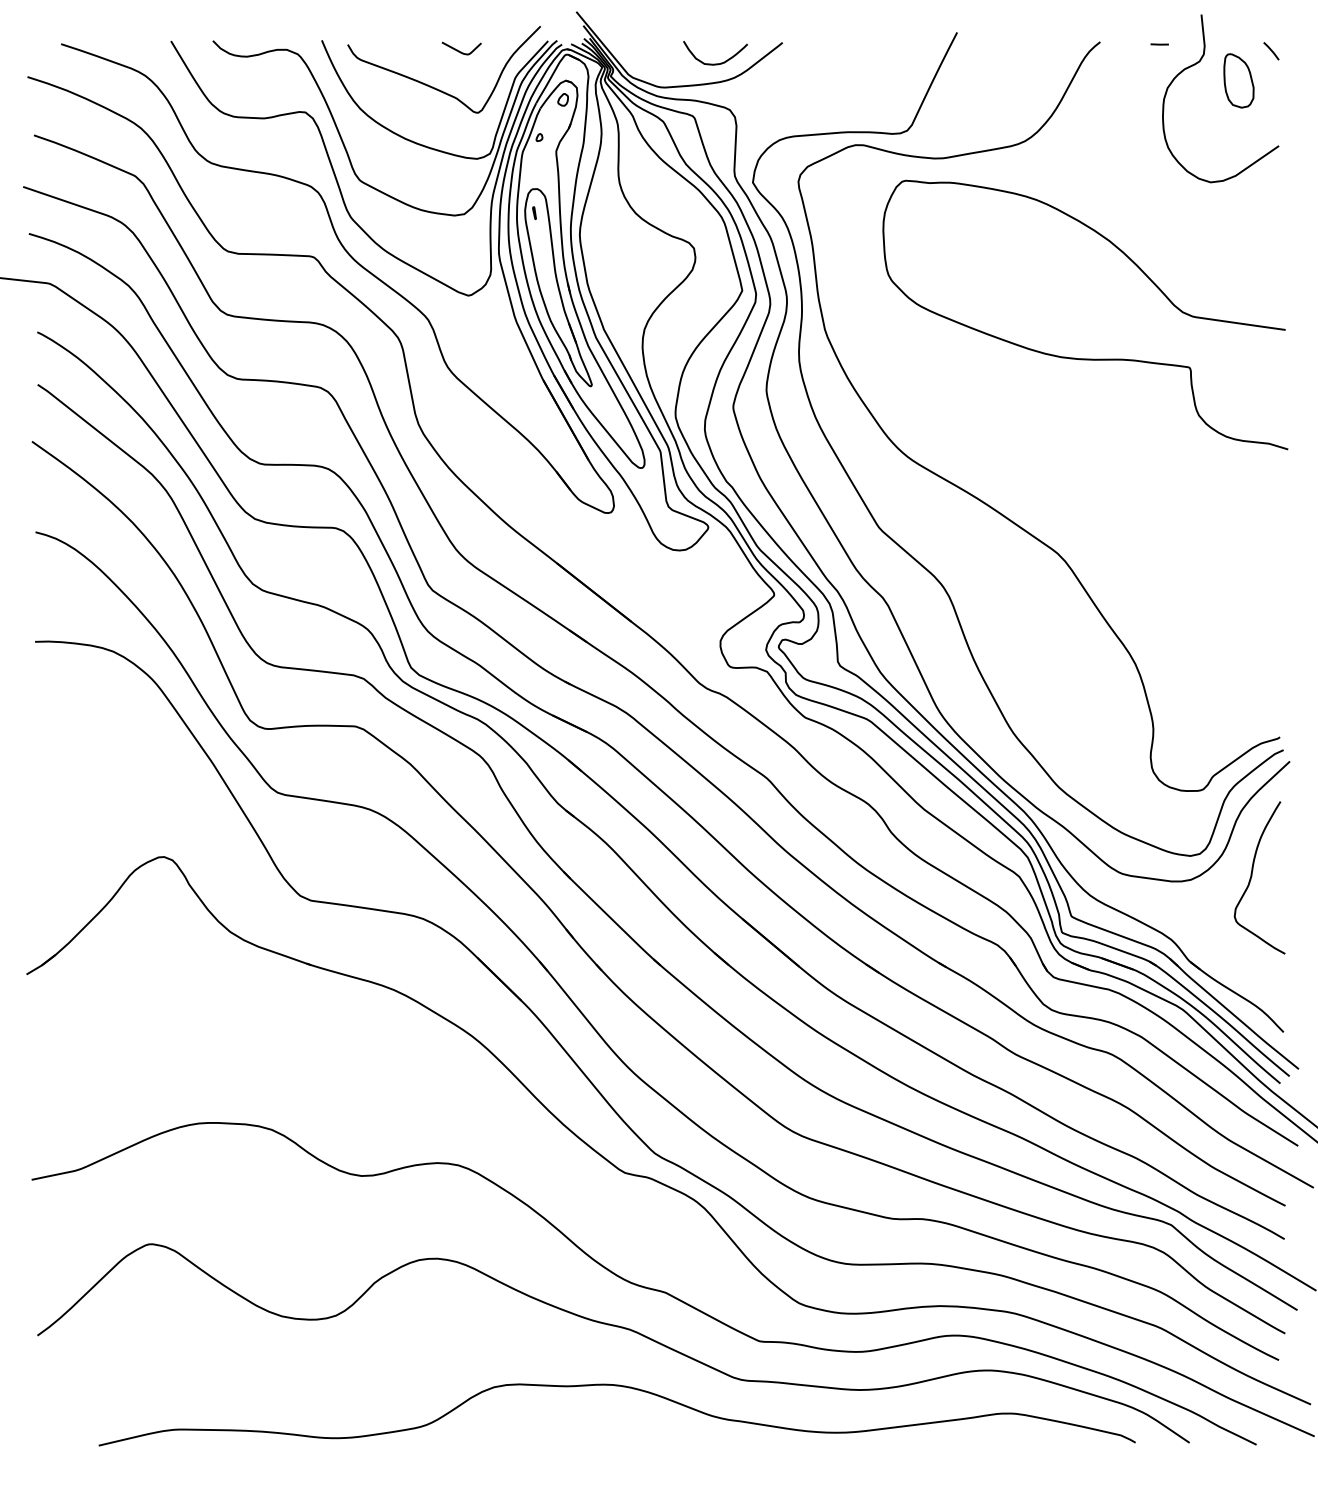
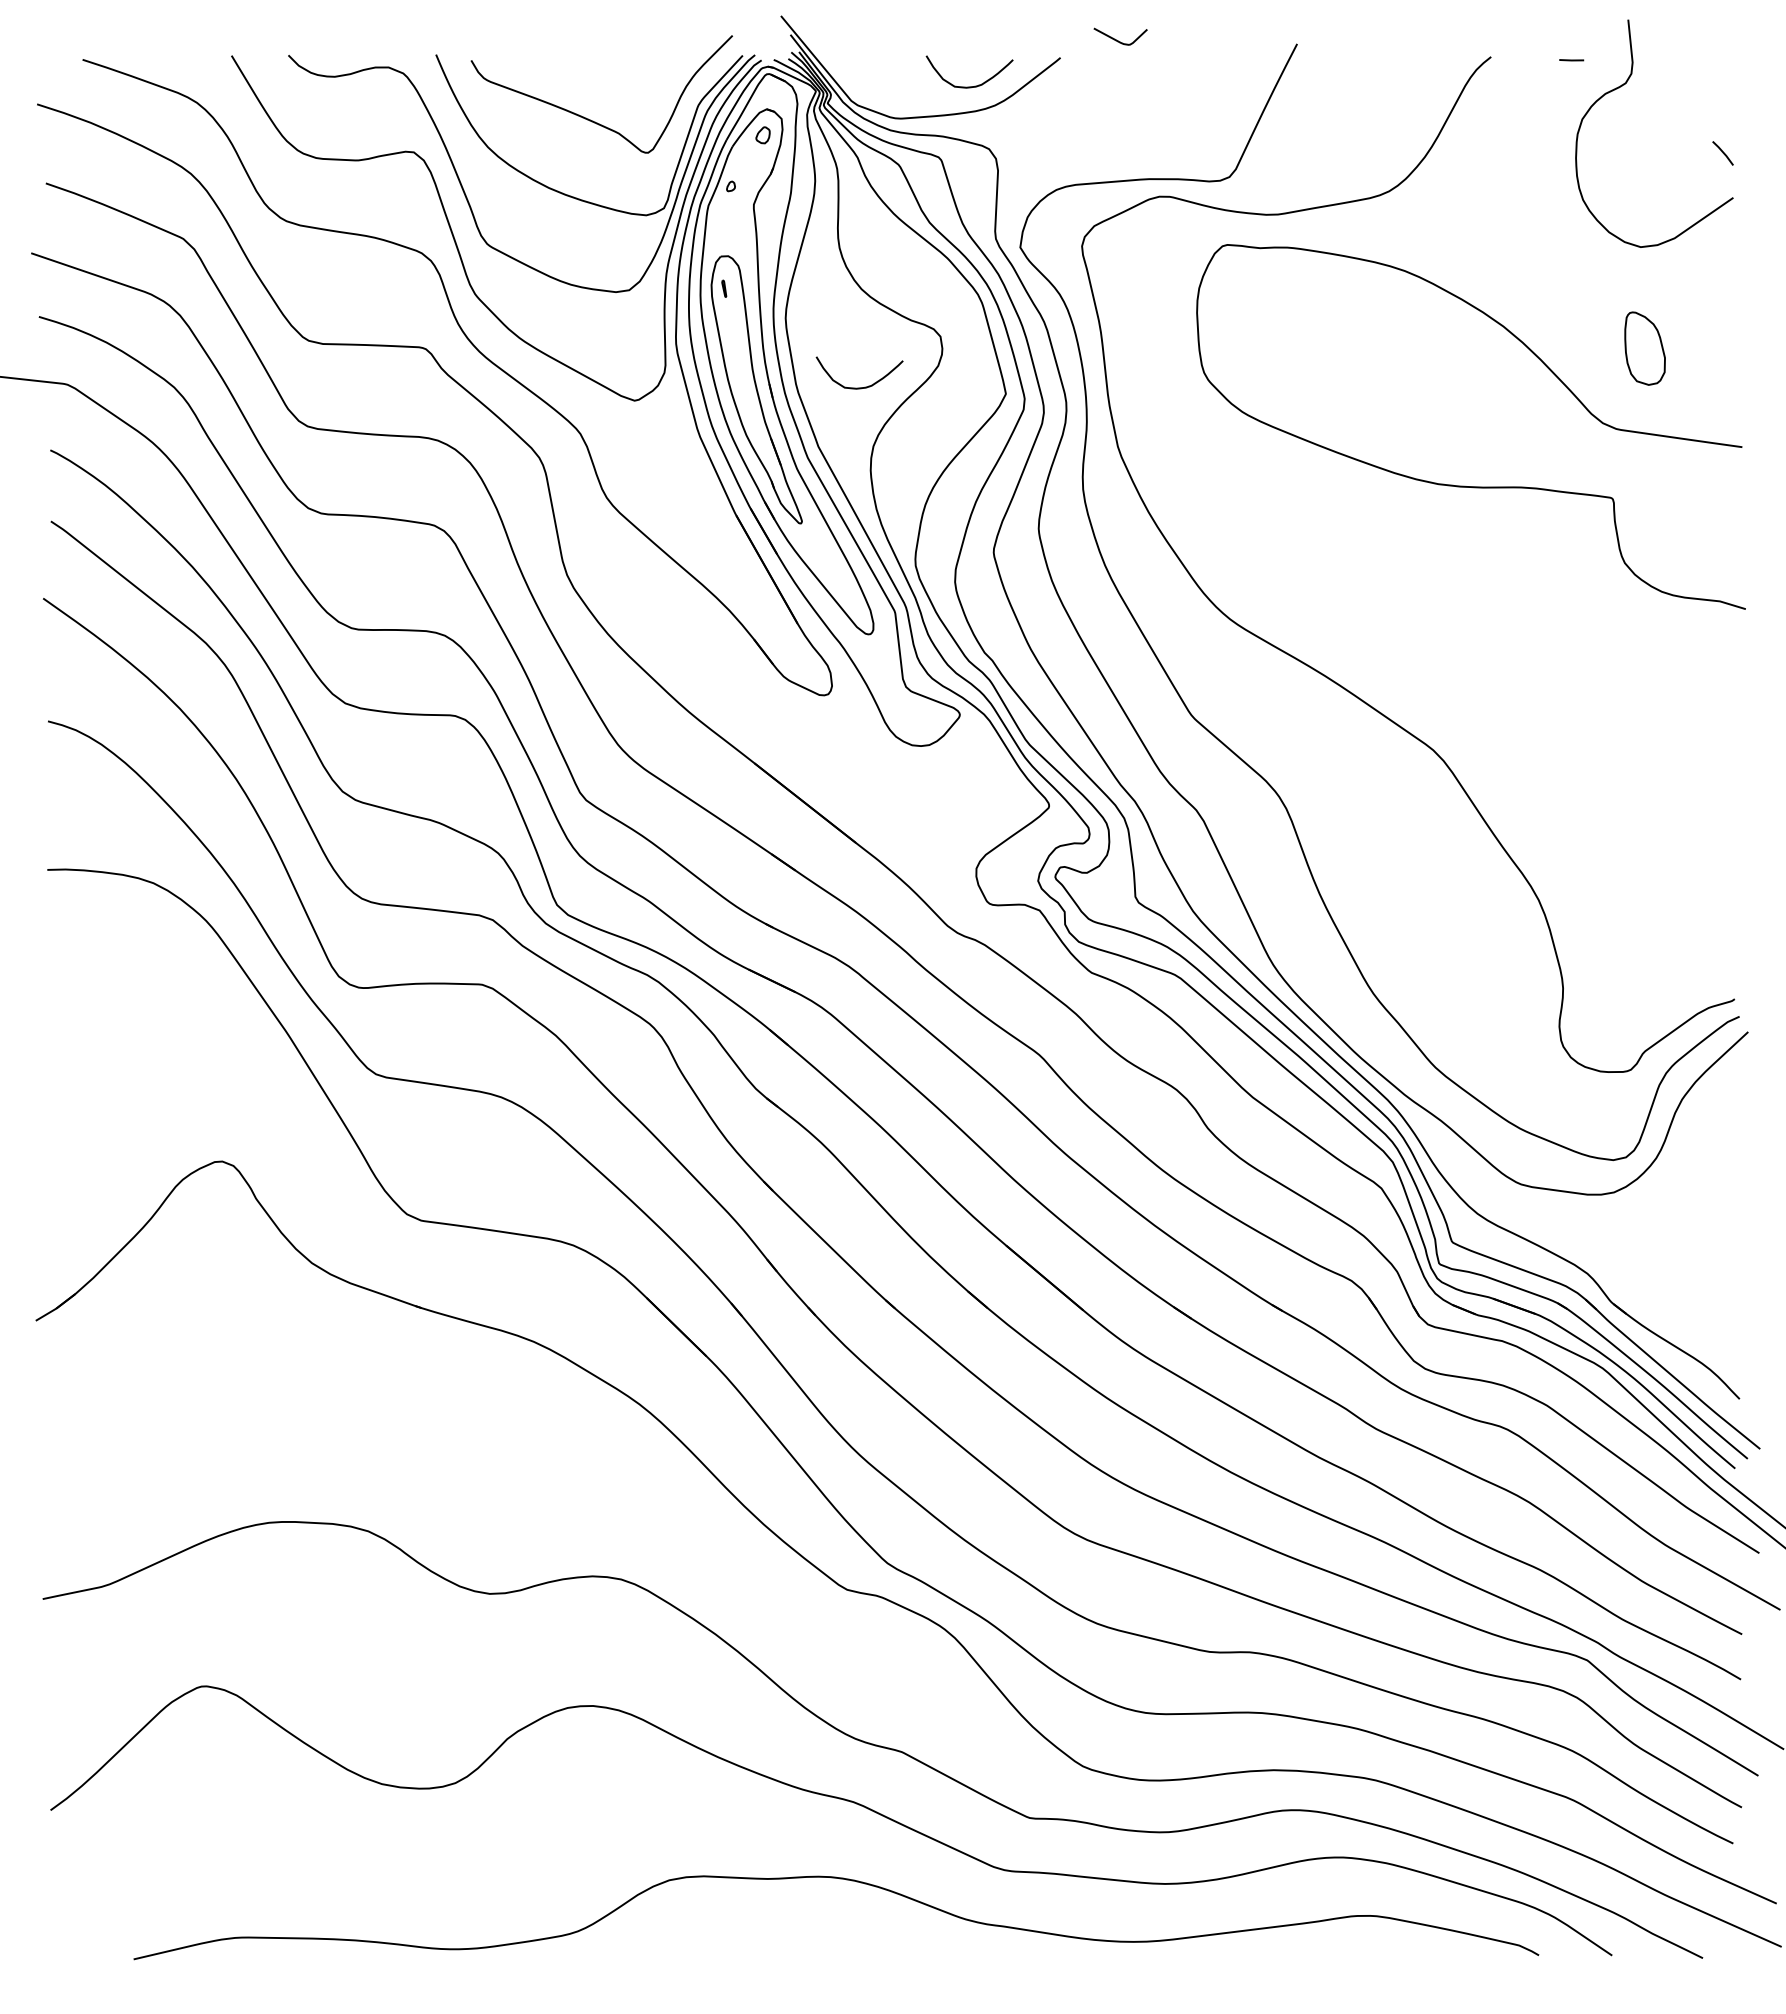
curve: (460, 51) -> (1118, 40), moved
line: (1271, 51) -> (1722, 153), moved
part: (1238, 80) -> (1644, 348), moved
curve: (634, 285) -> (859, 387), added
curve: (1252, 874) -> (1697, 1185), removed

